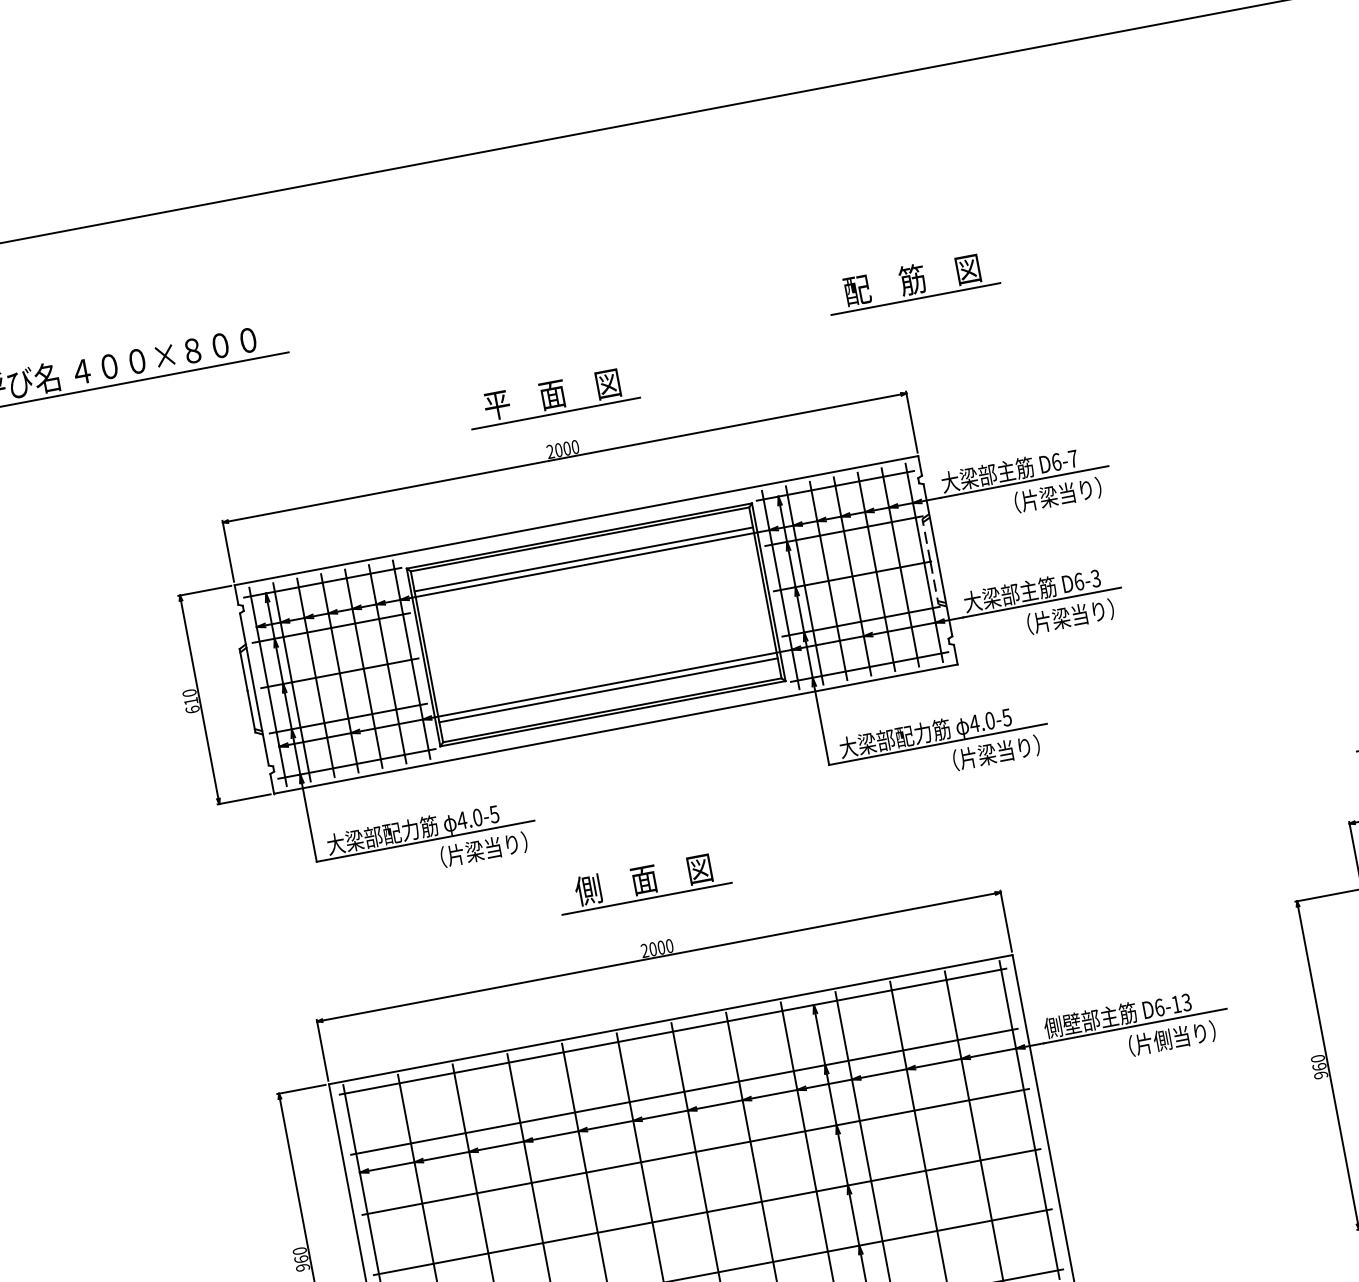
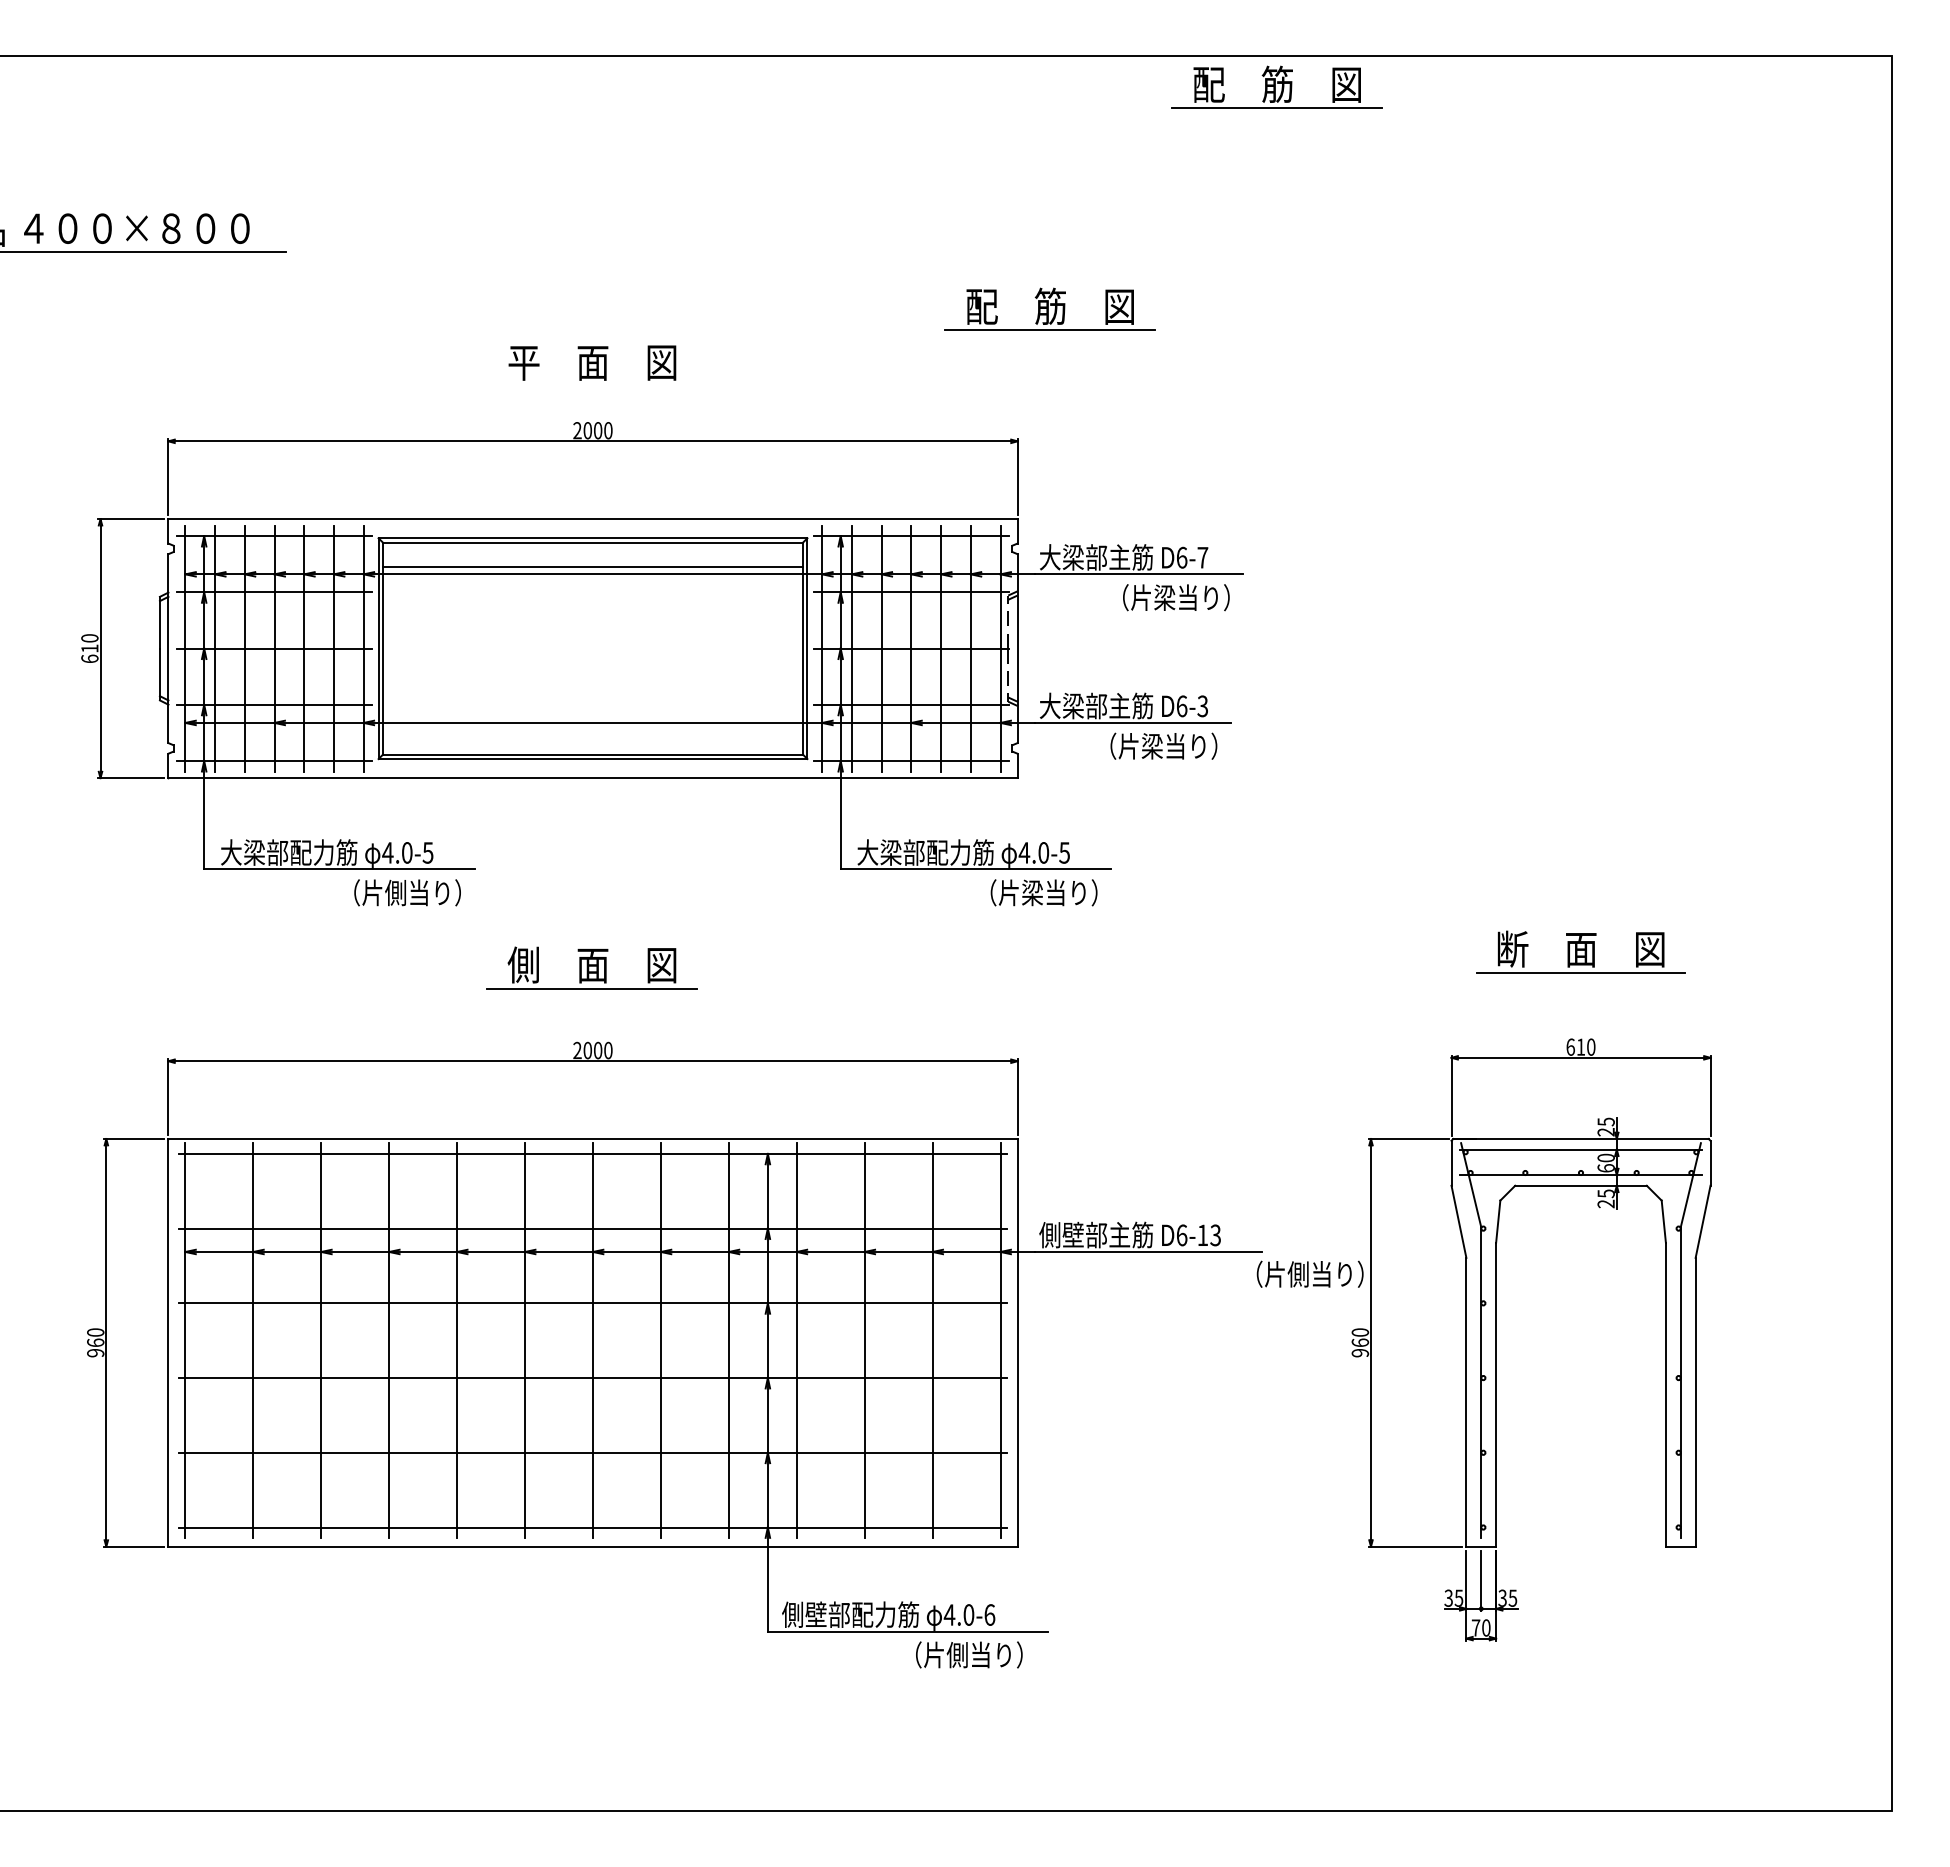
part: (1060, 68) -> (1276, 86), added
line: (555, 413) -> (592, 386), removed
line: (608, 690) -> (592, 729), removed
text: (474, 851) -> (395, 892), （片梁当り） -> （片側当り）
text: (1171, 1037) -> (1309, 1273), moved

